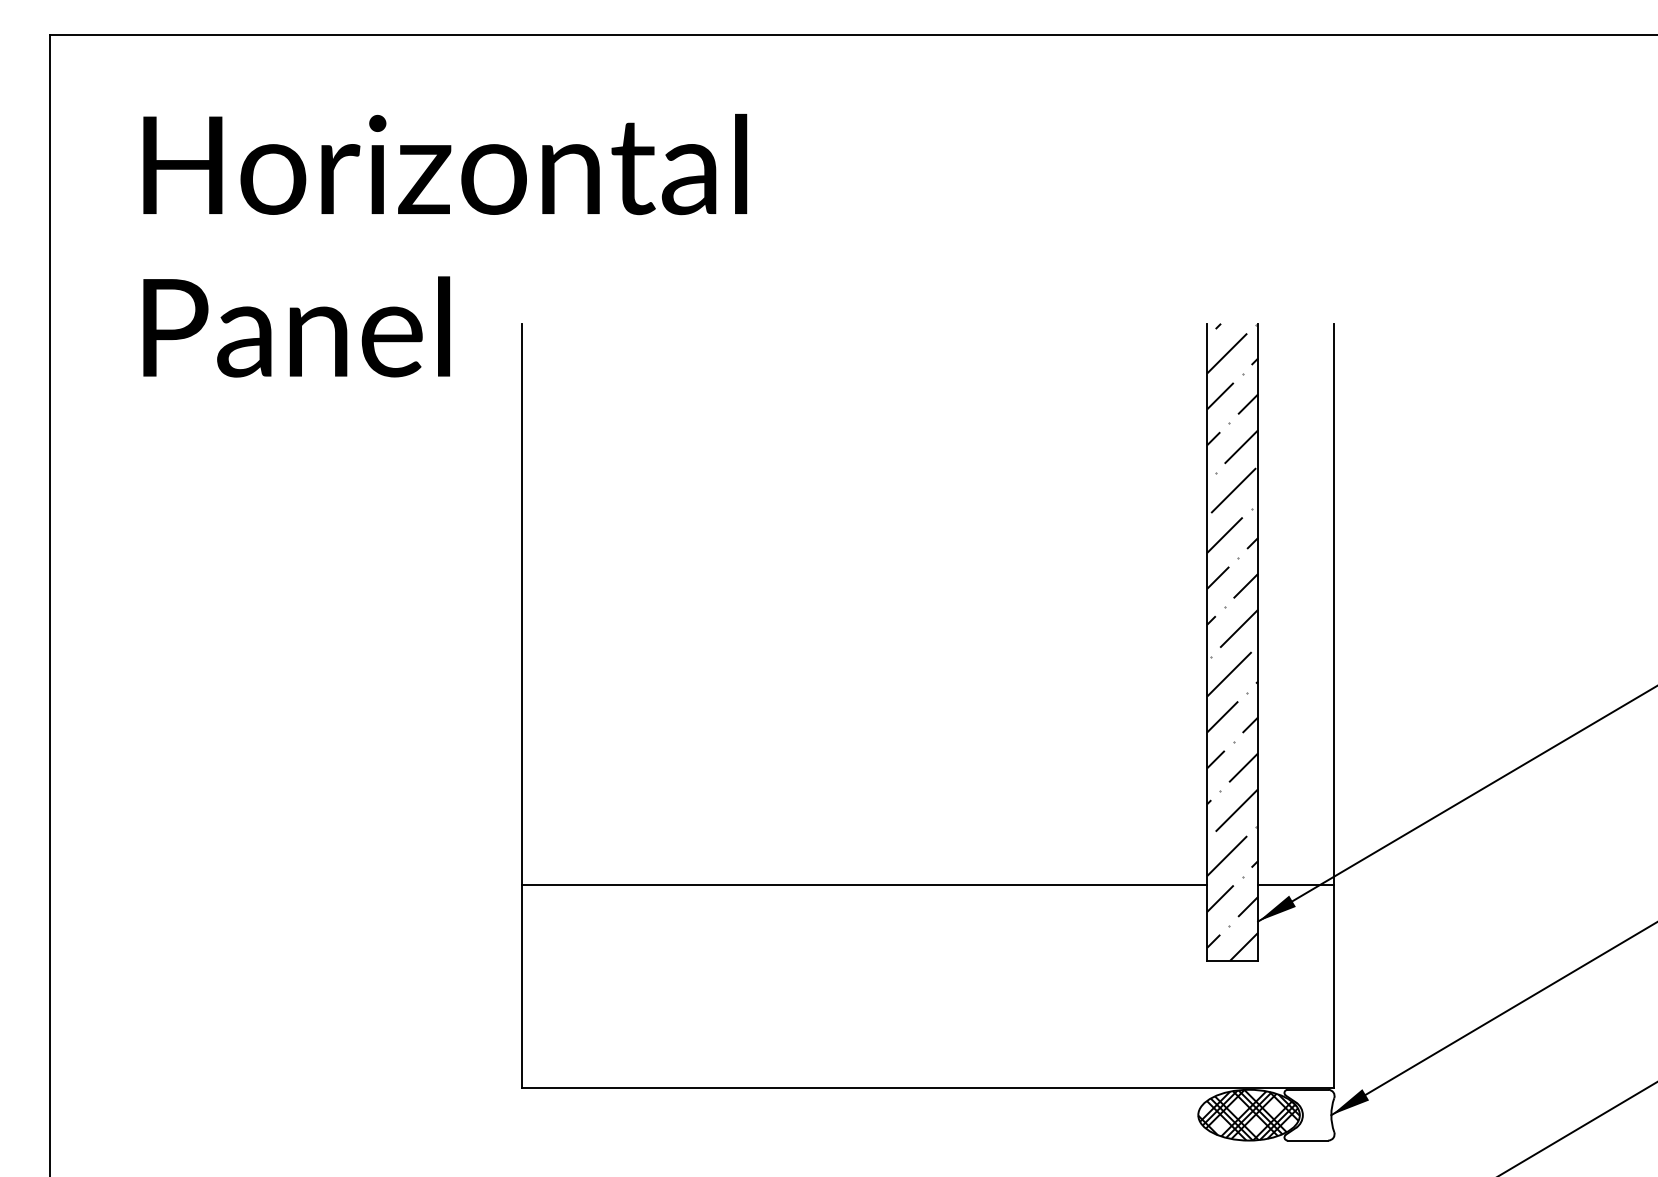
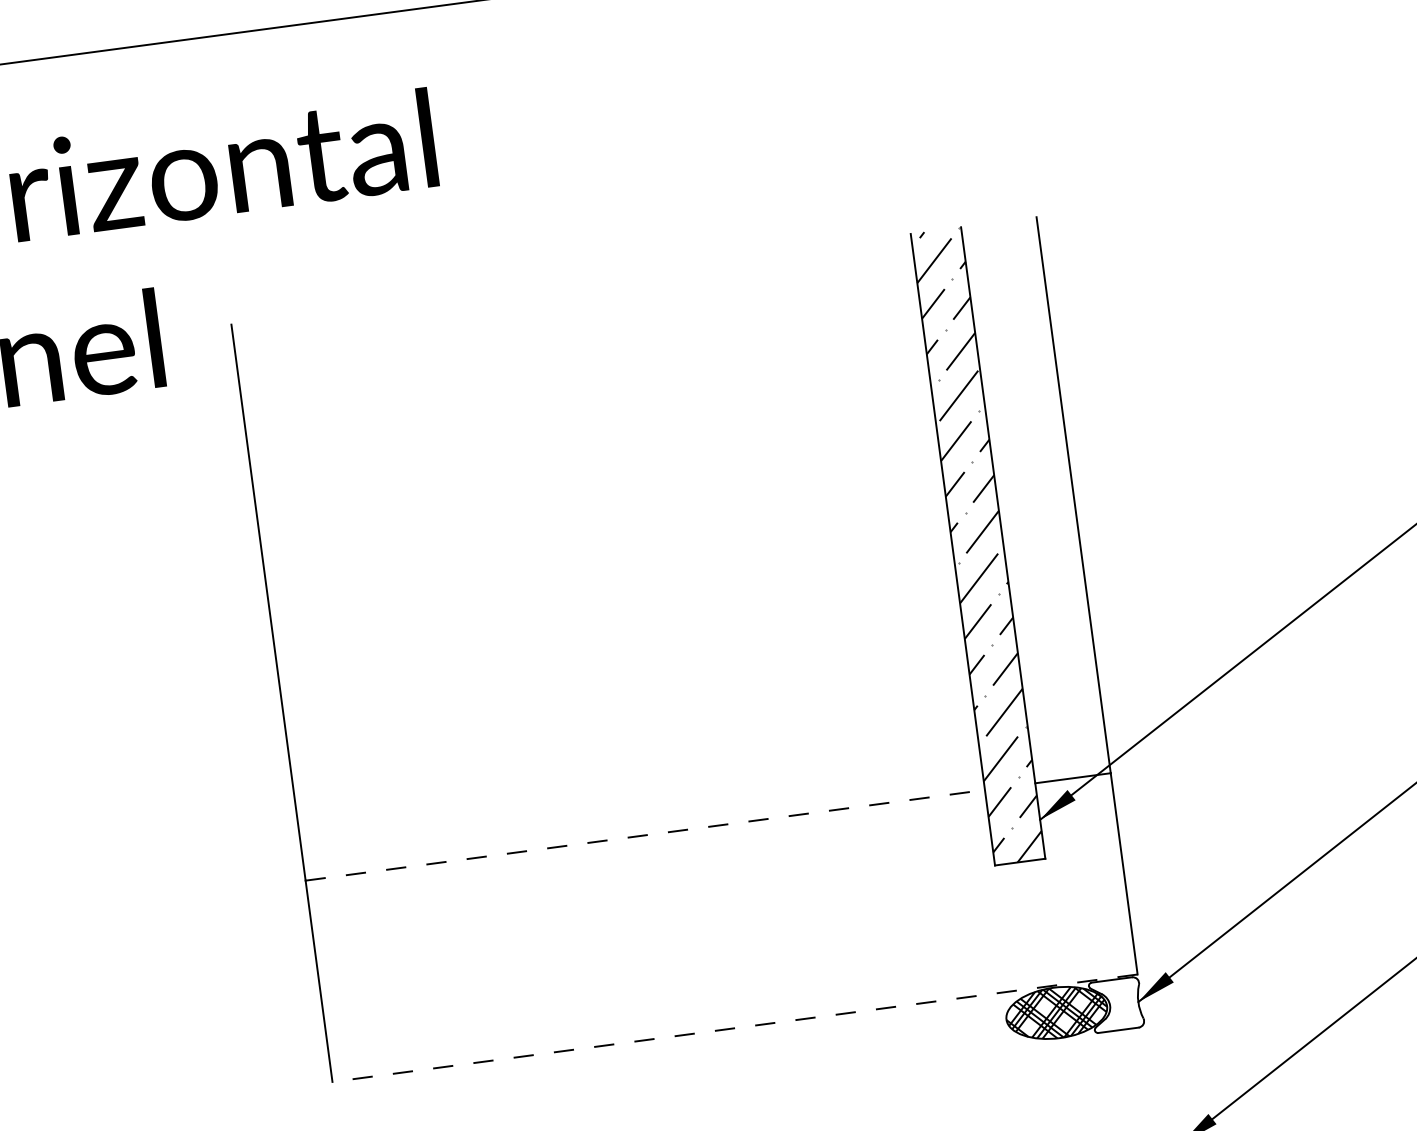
line: (864, 884) -> (645, 835), solid -> dashed
line: (927, 1087) -> (734, 1028), solid -> dashed

